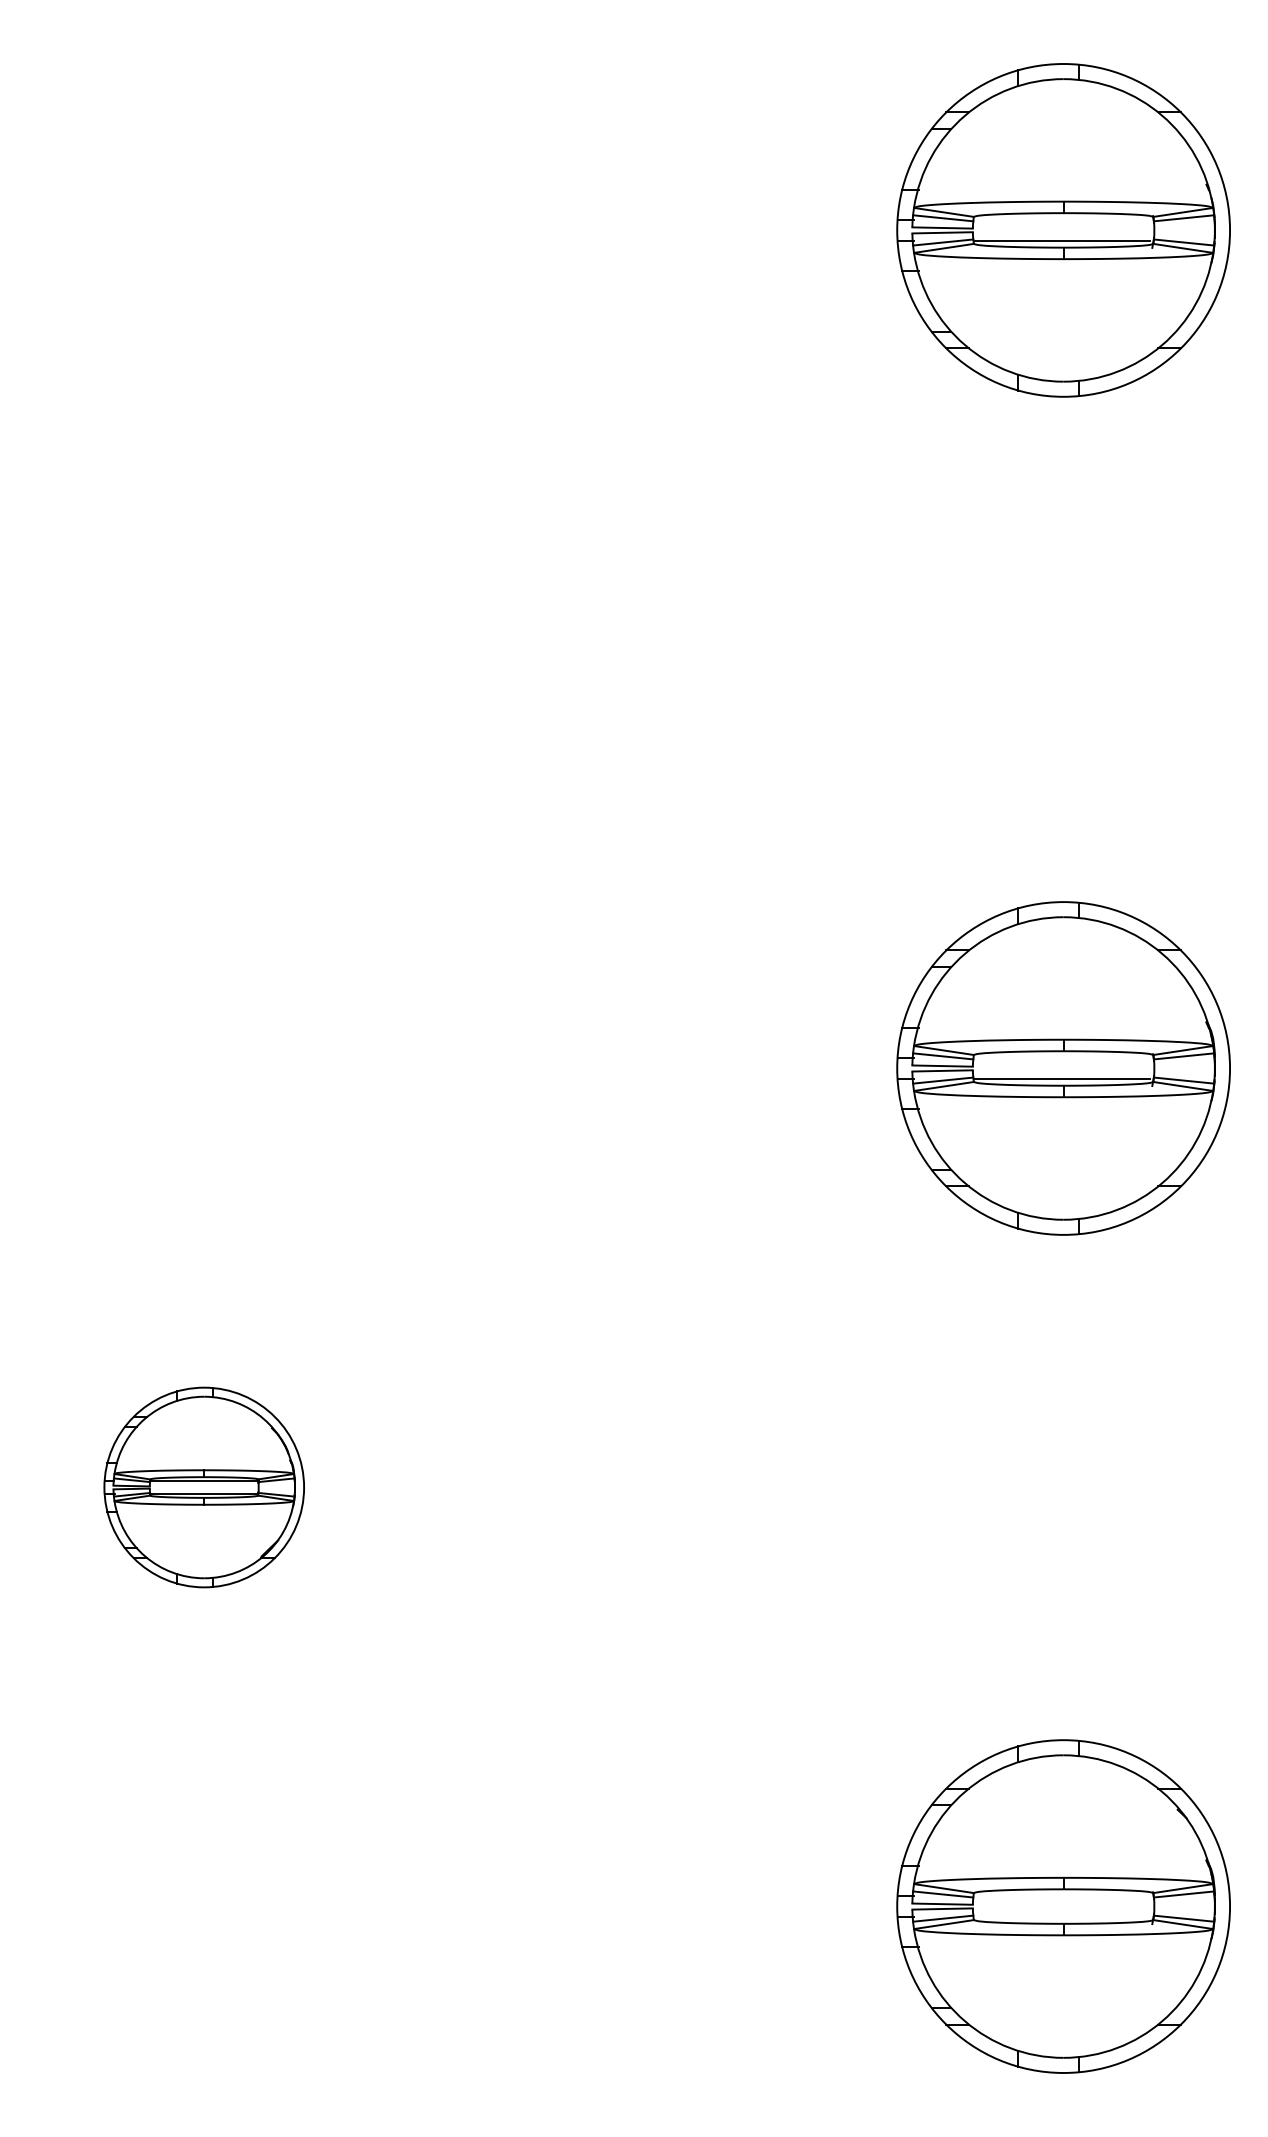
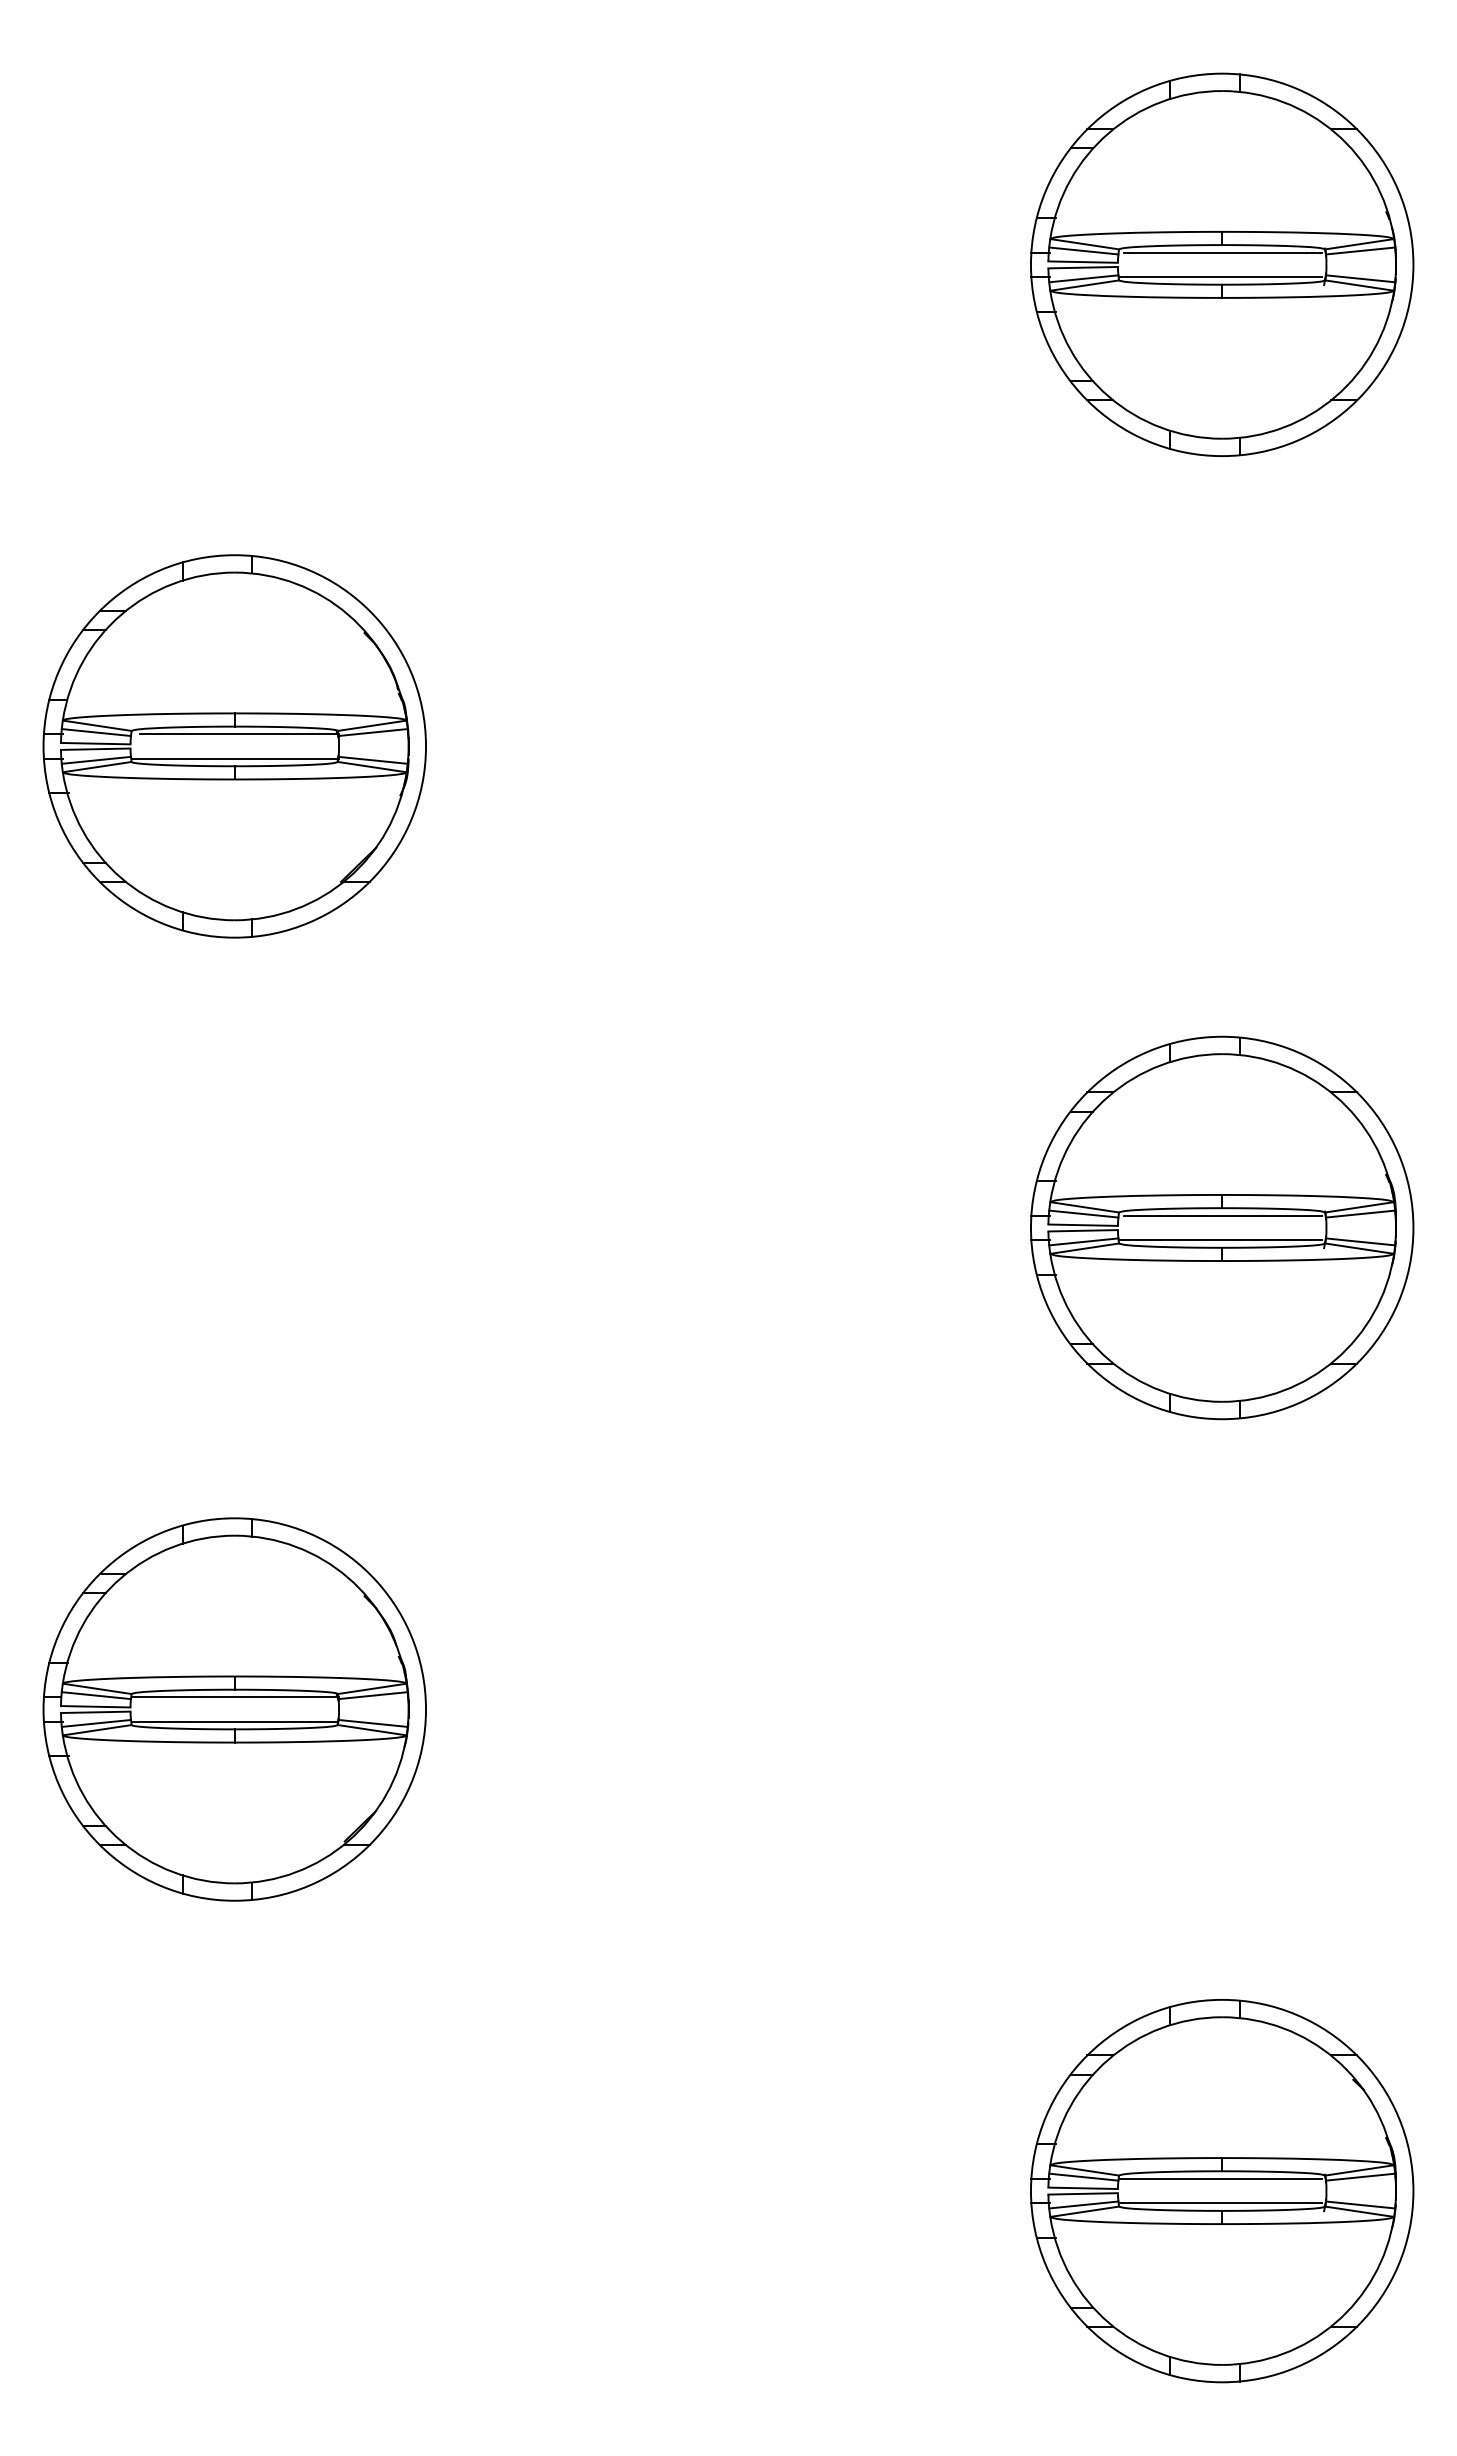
line: (1063, 219) -> (1222, 252), added
part: (204, 649) -> (234, 746), added
line: (1063, 1057) -> (1222, 1215), added
part: (204, 1487) -> (234, 1709), size x1.67
line: (1062, 1895) -> (1220, 2178), added
line: (1062, 1917) -> (1220, 2203), added

